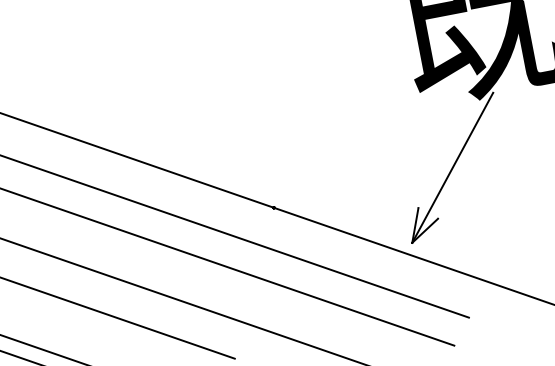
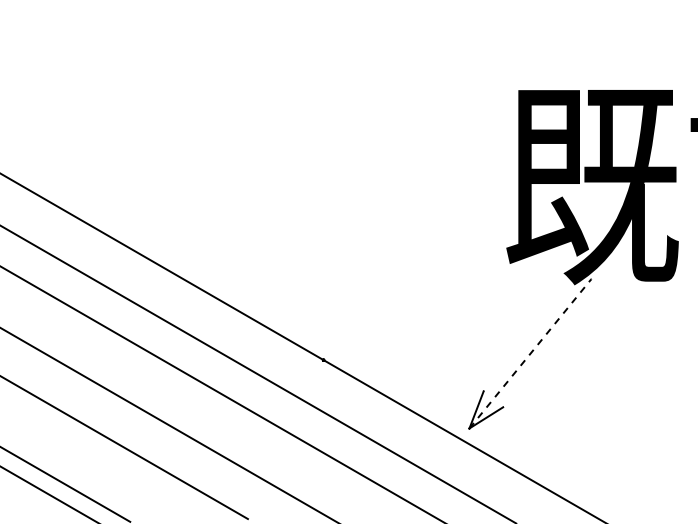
line: (452, 167) -> (530, 353), solid -> dashed

